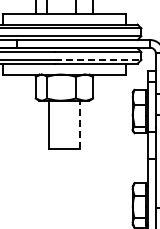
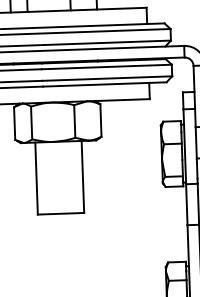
line: (98, 59) -> (107, 77), dashed -> solid
line: (79, 124) -> (82, 176), dashed -> solid

